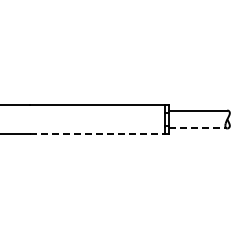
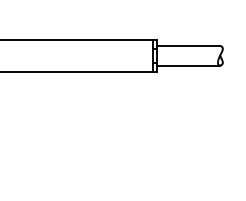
line: (198, 128) -> (188, 65), dashed -> solid
line: (97, 134) -> (79, 72), dashed -> solid

